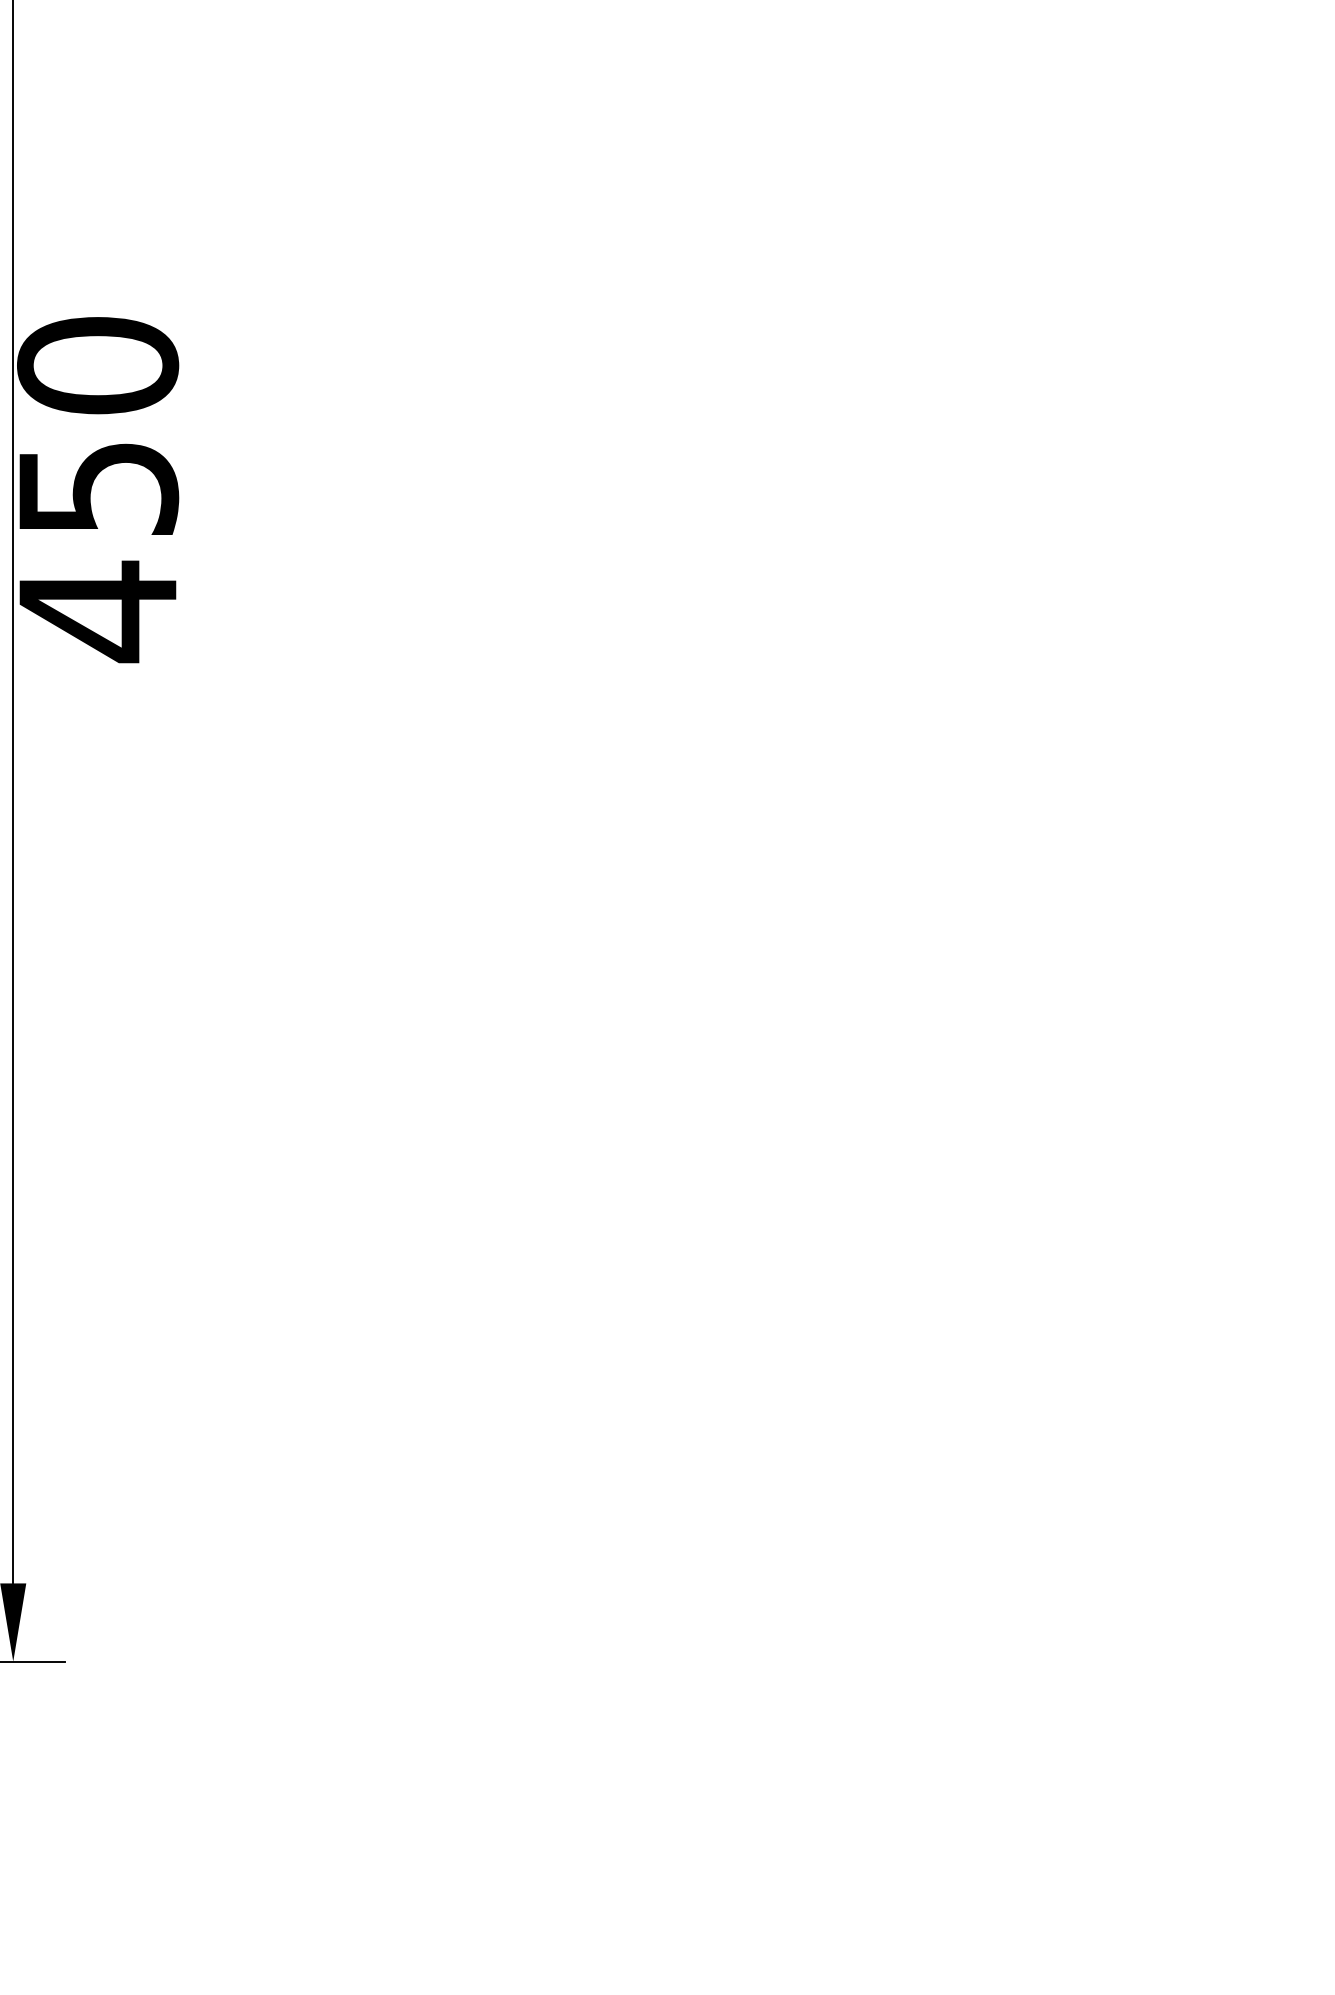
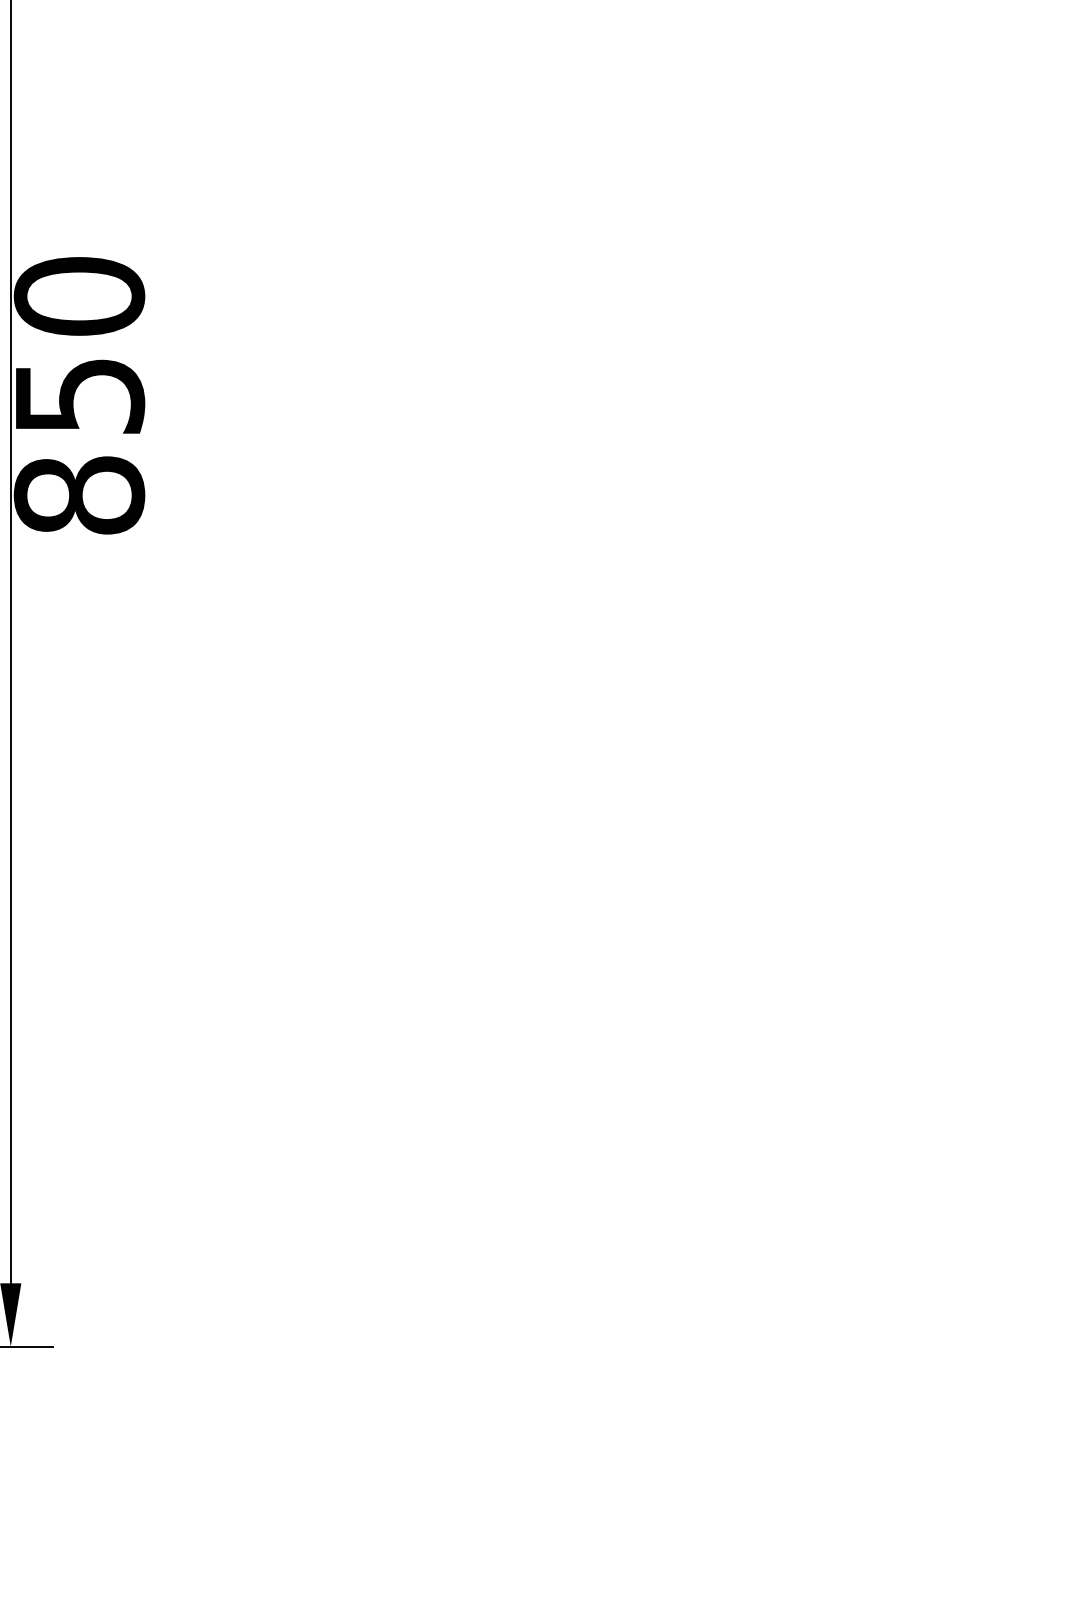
text: (98, 611) -> (79, 495), 450 -> 850

